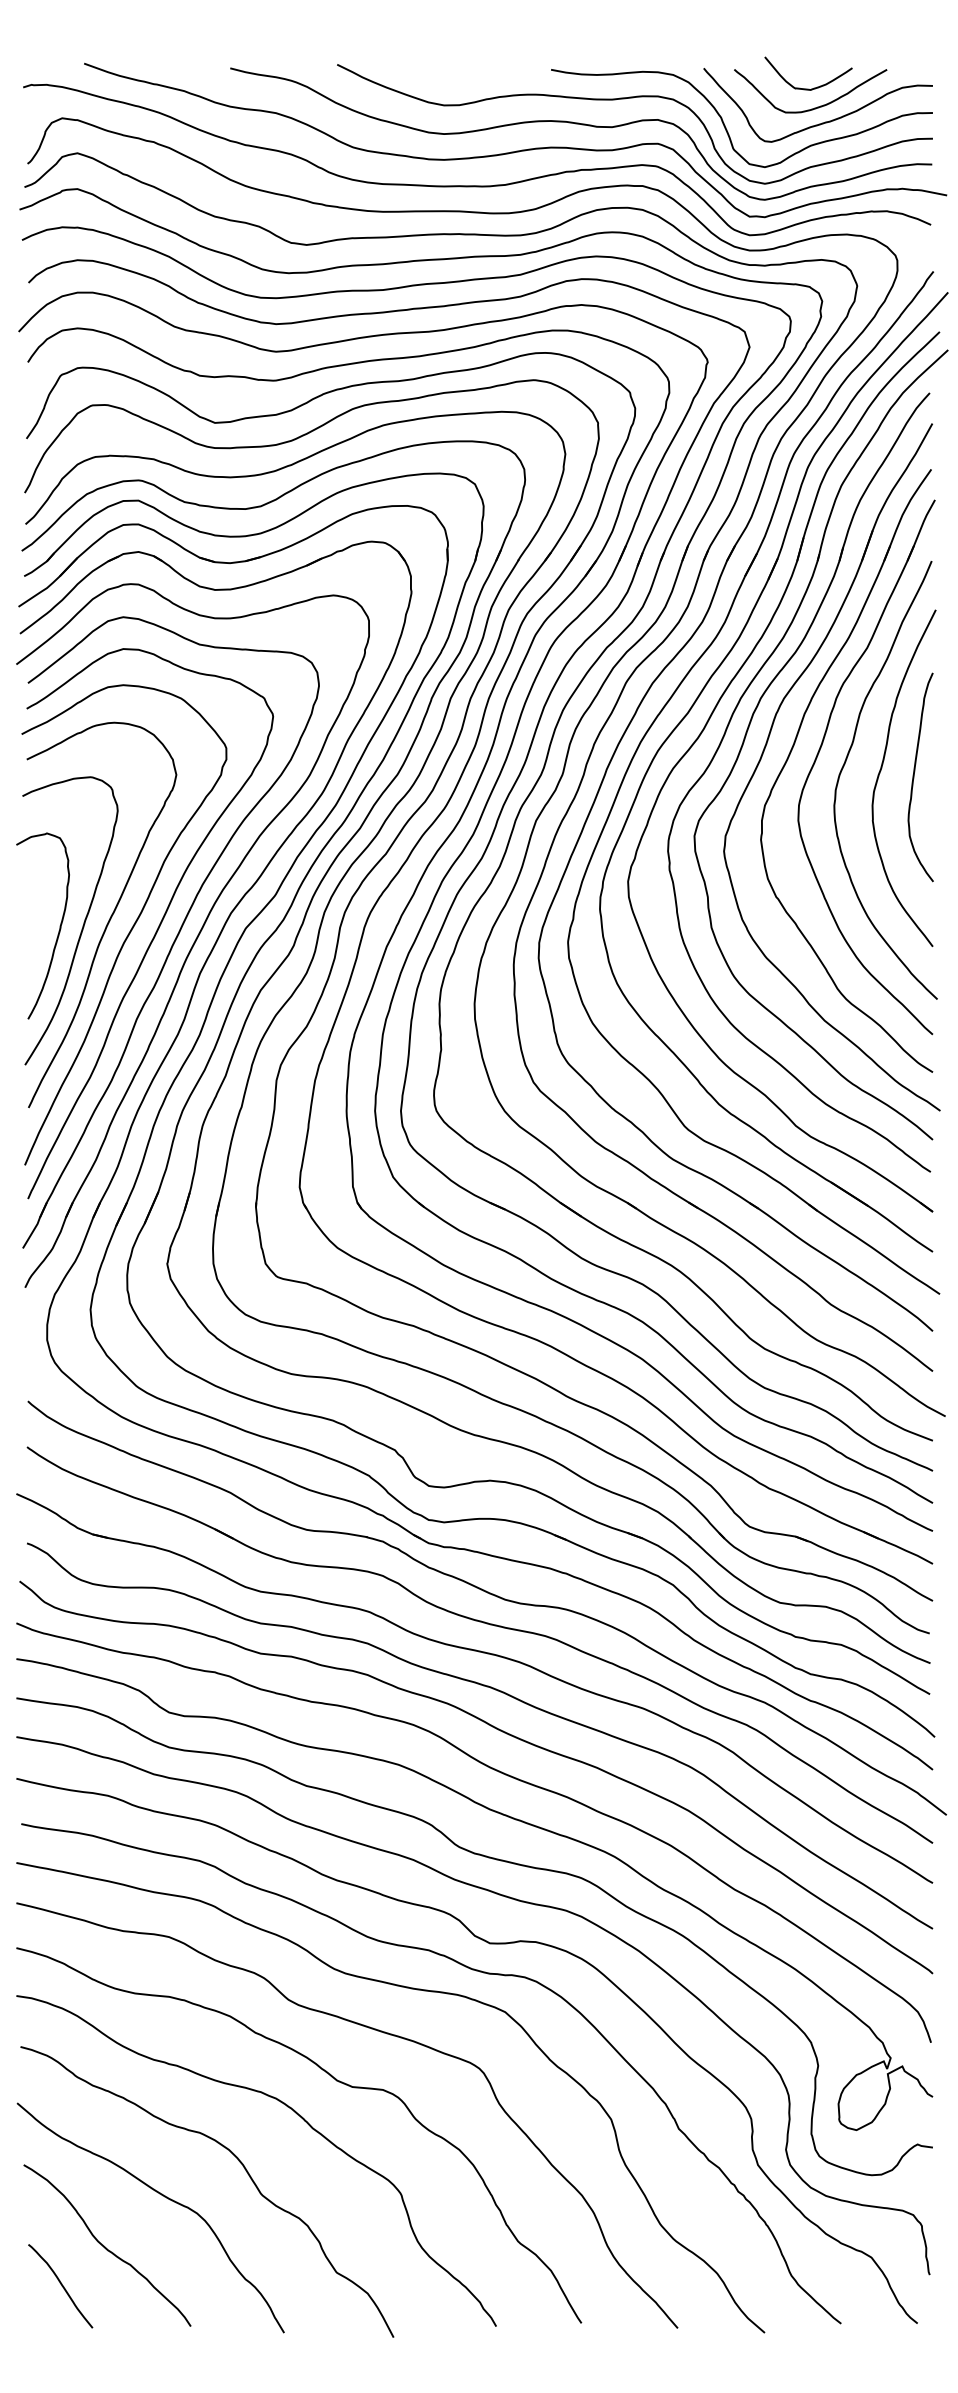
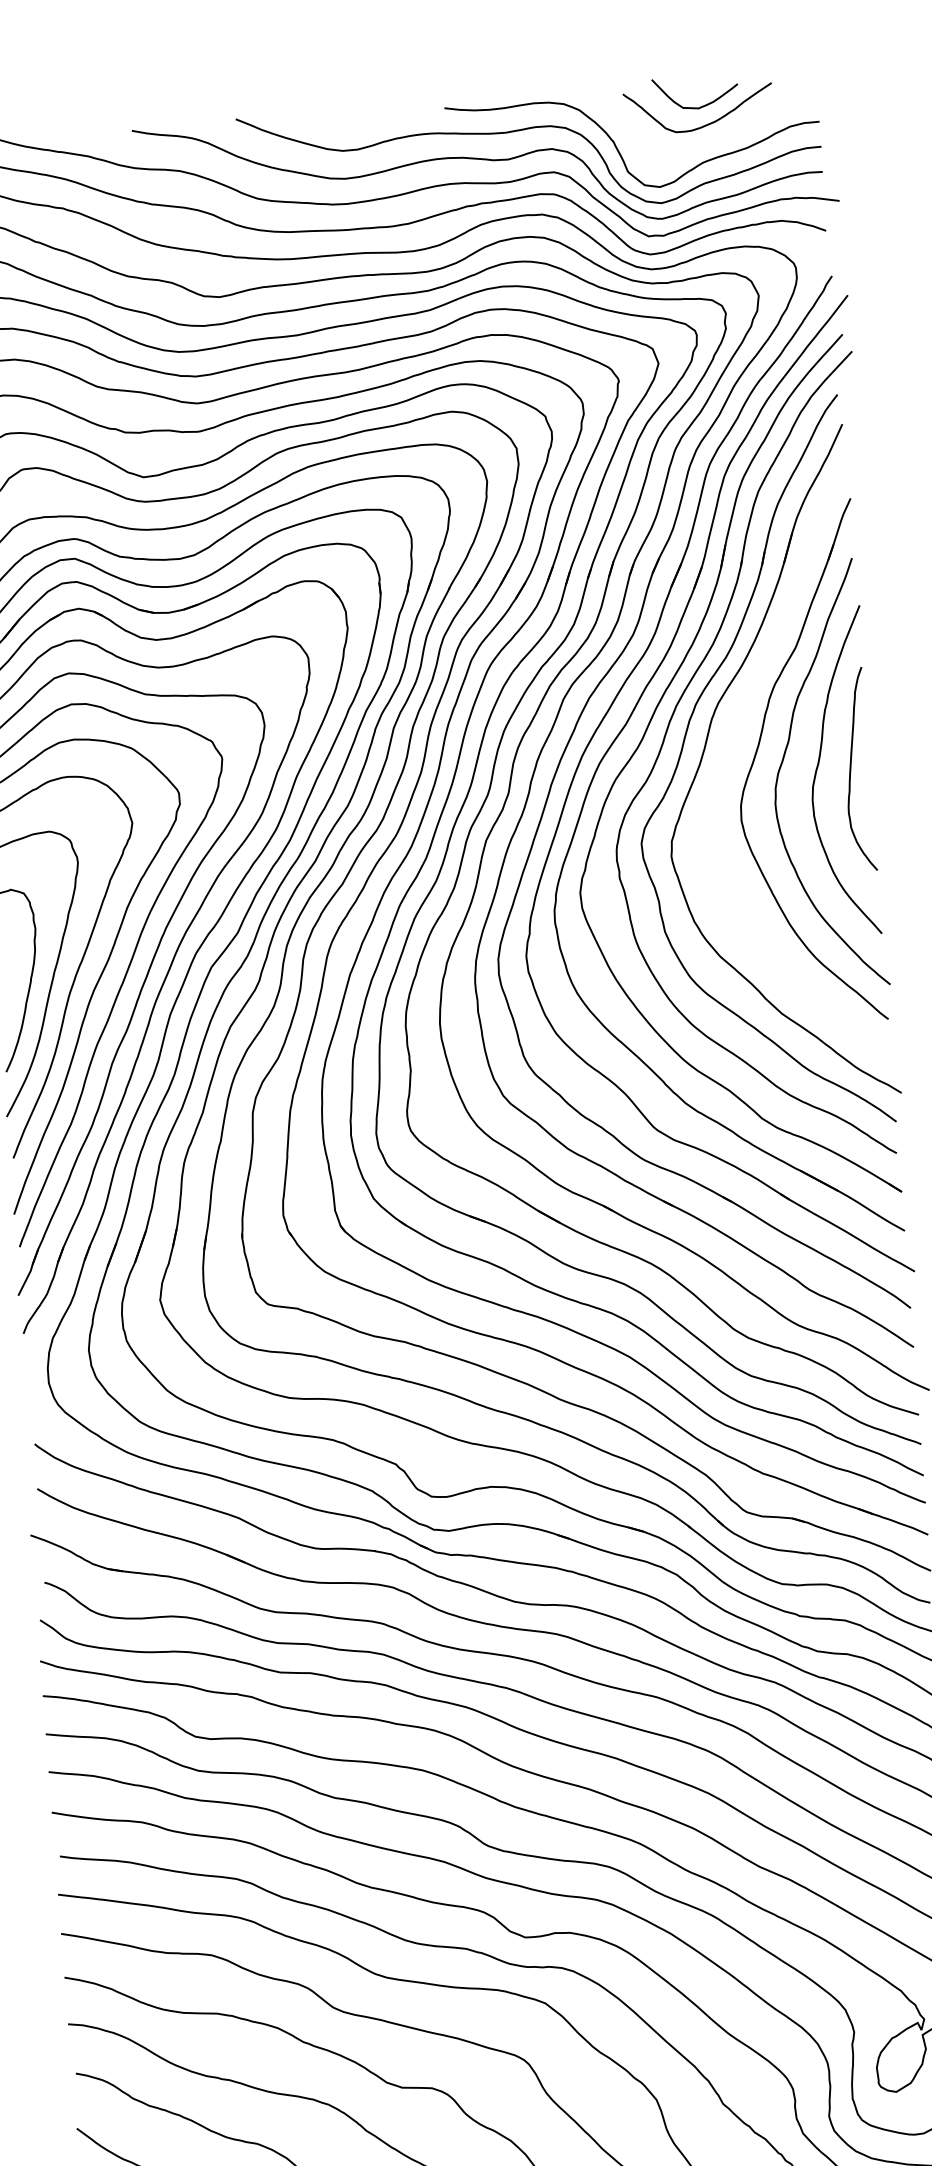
curve: (822, 122) -> (712, 139), removed
part: (793, 748) -> (731, 751), removed

